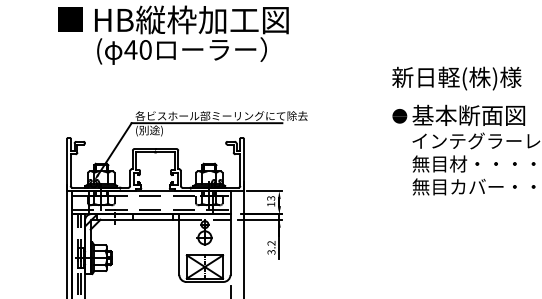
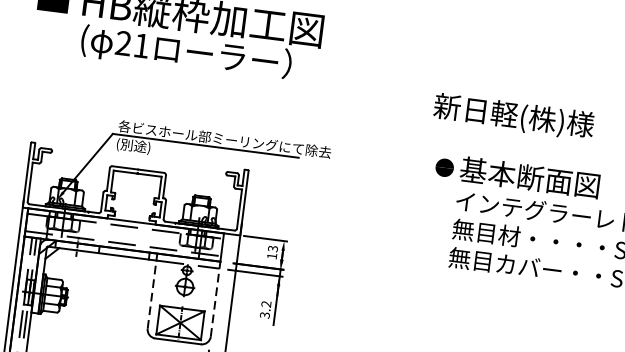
text: (137, 49) -> (131, 43), 40 -> 21
text: (456, 78) -> (513, 116), moved
line: (230, 244) -> (215, 299), solid -> dashed
line: (179, 247) -> (152, 294), solid -> dashed

